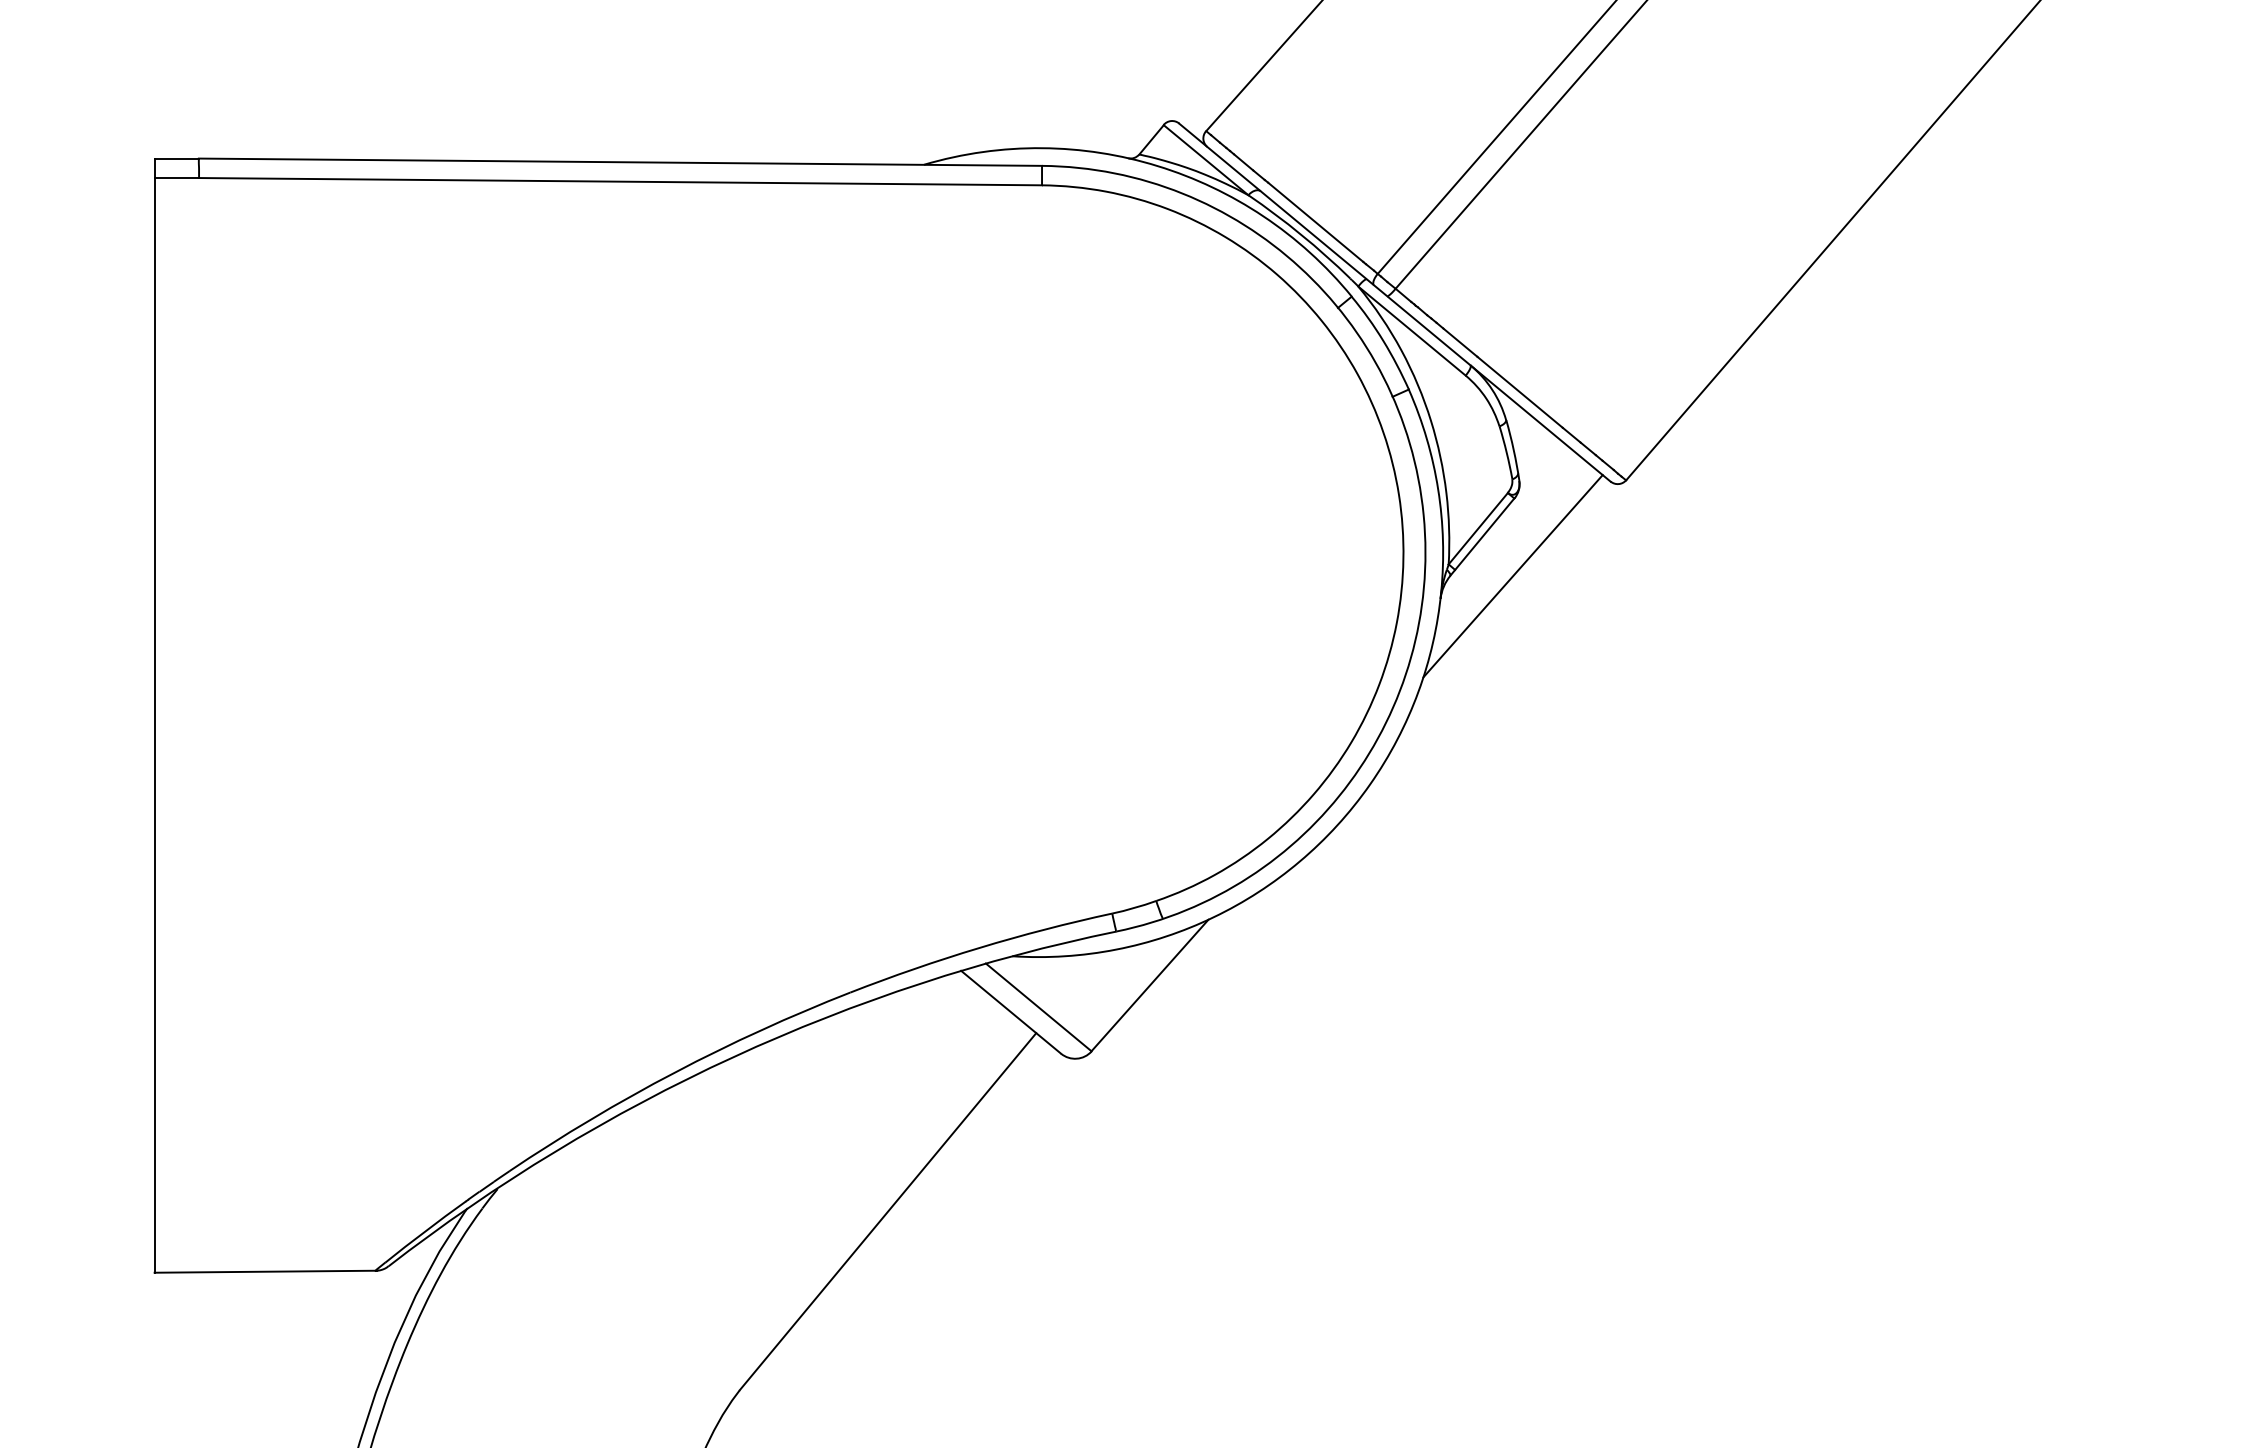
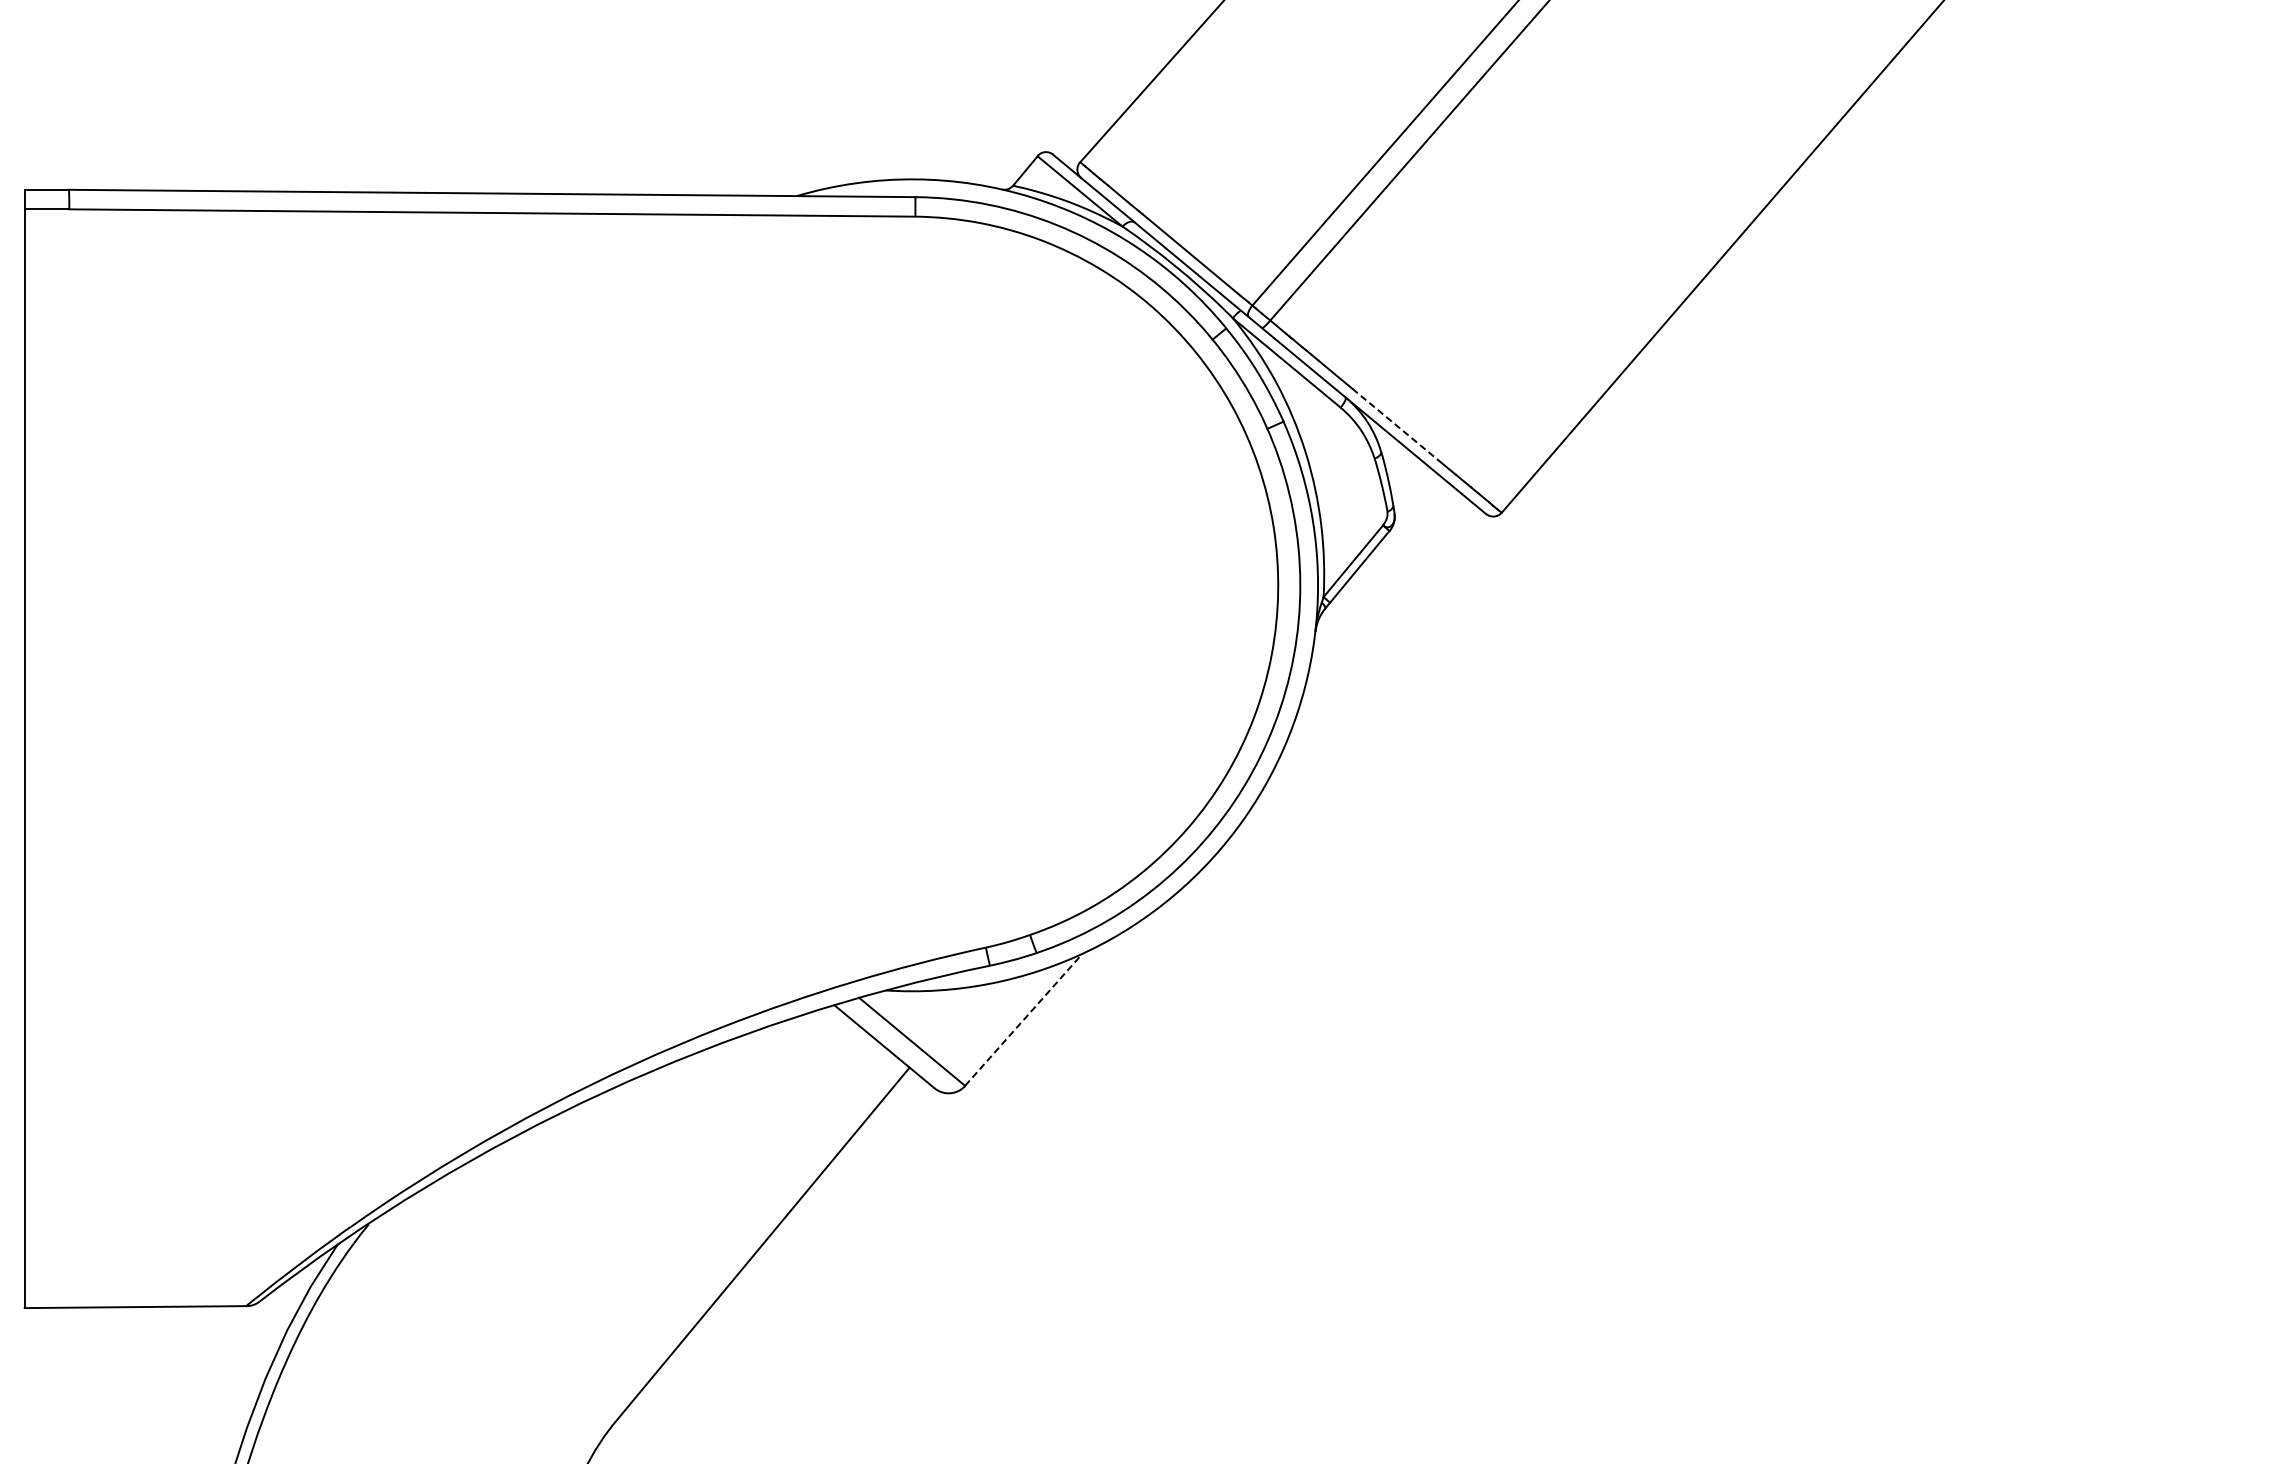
line: (1520, 392) -> (1395, 424), solid -> dashed
line: (1513, 575) -> (1388, 608), removed
line: (1150, 985) -> (1024, 1019), solid -> dashed

